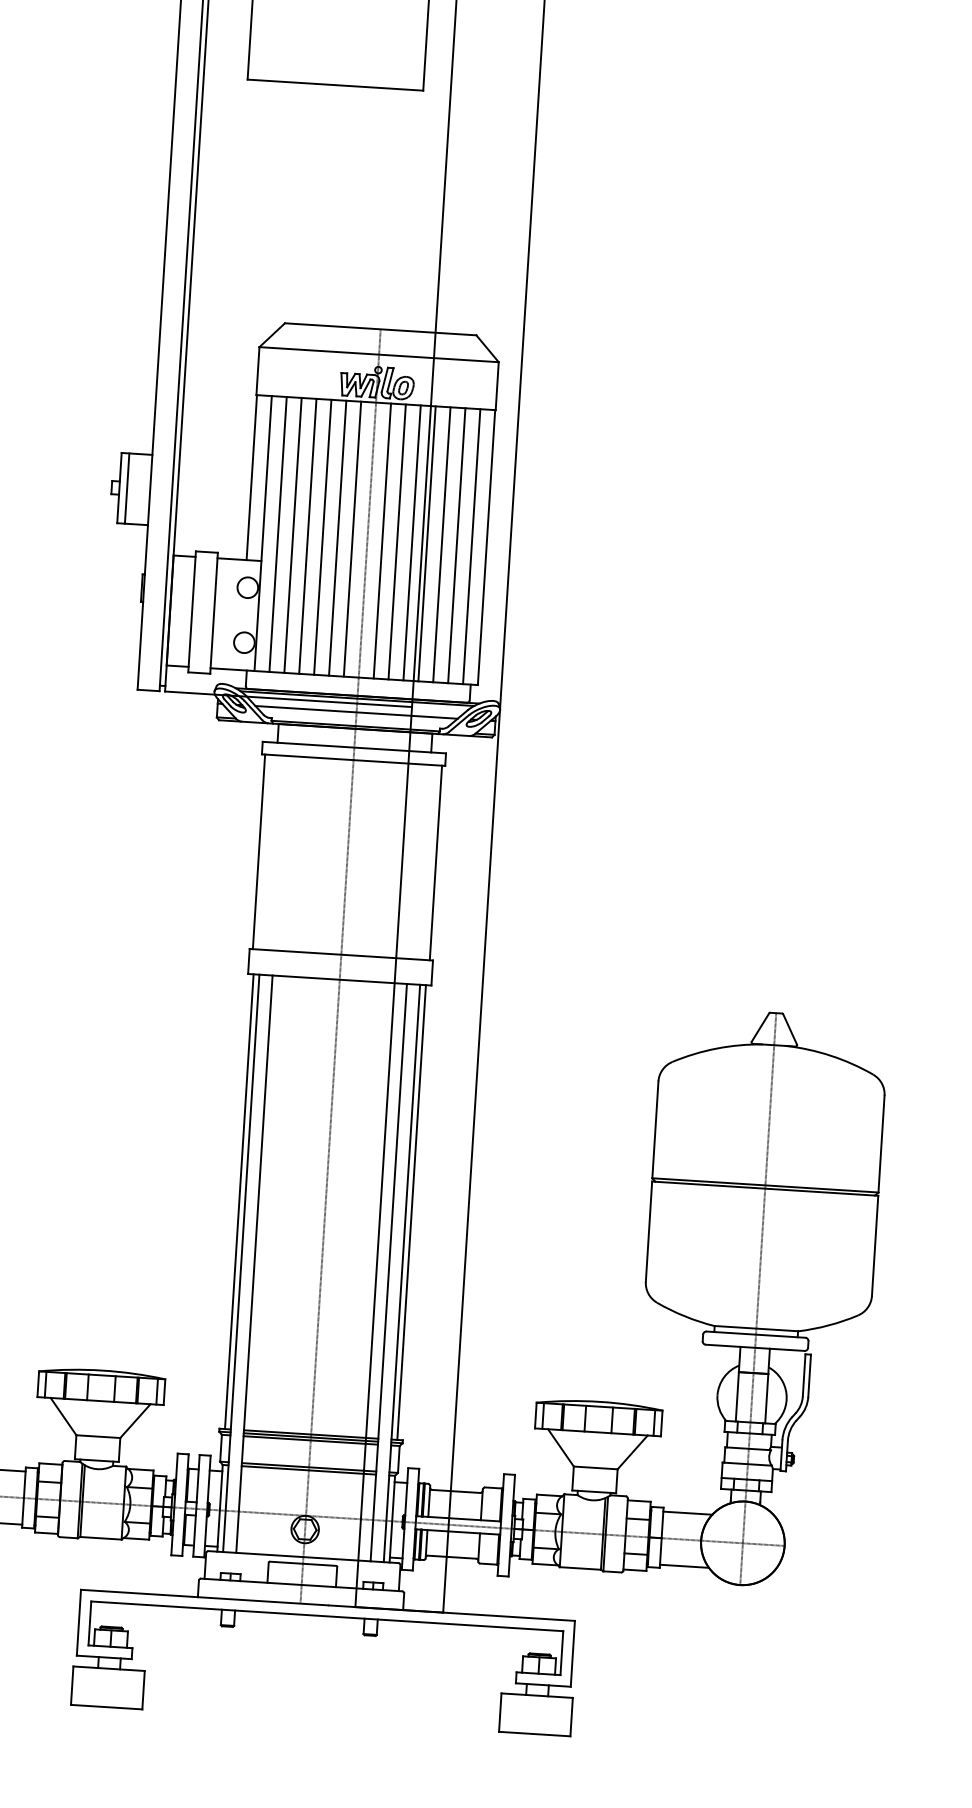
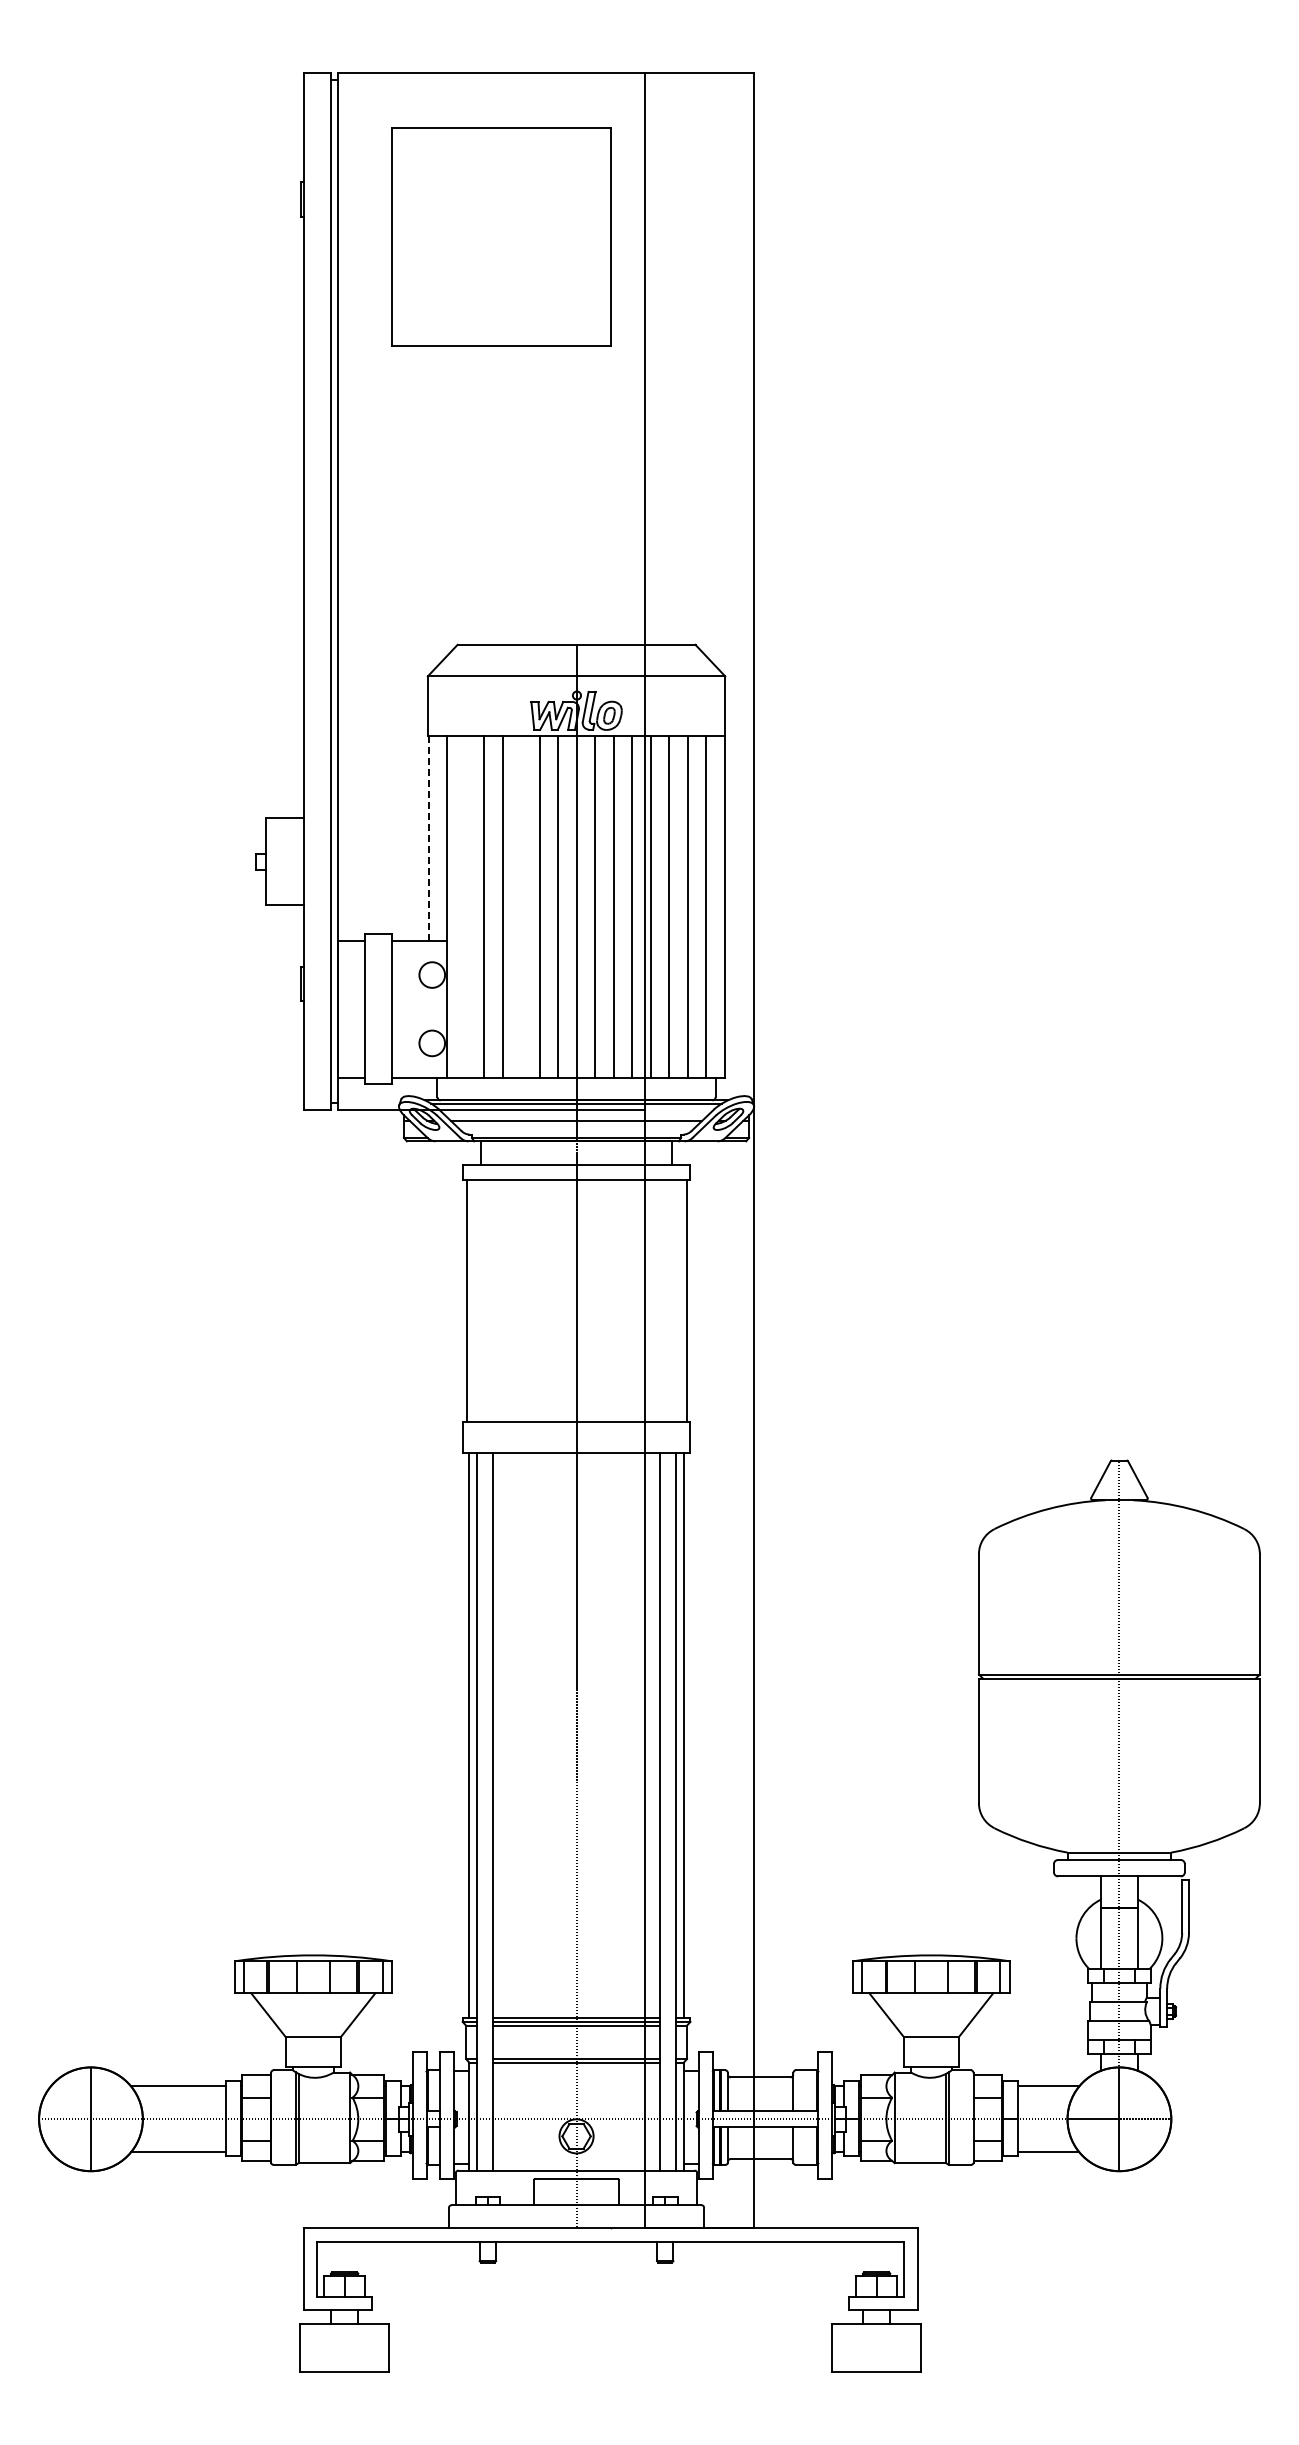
line: (251, 477) -> (428, 838), solid -> dashed
line: (127, 488) -> (275, 861), removed
line: (278, 534) -> (465, 906), removed
line: (323, 537) -> (521, 906), removed

